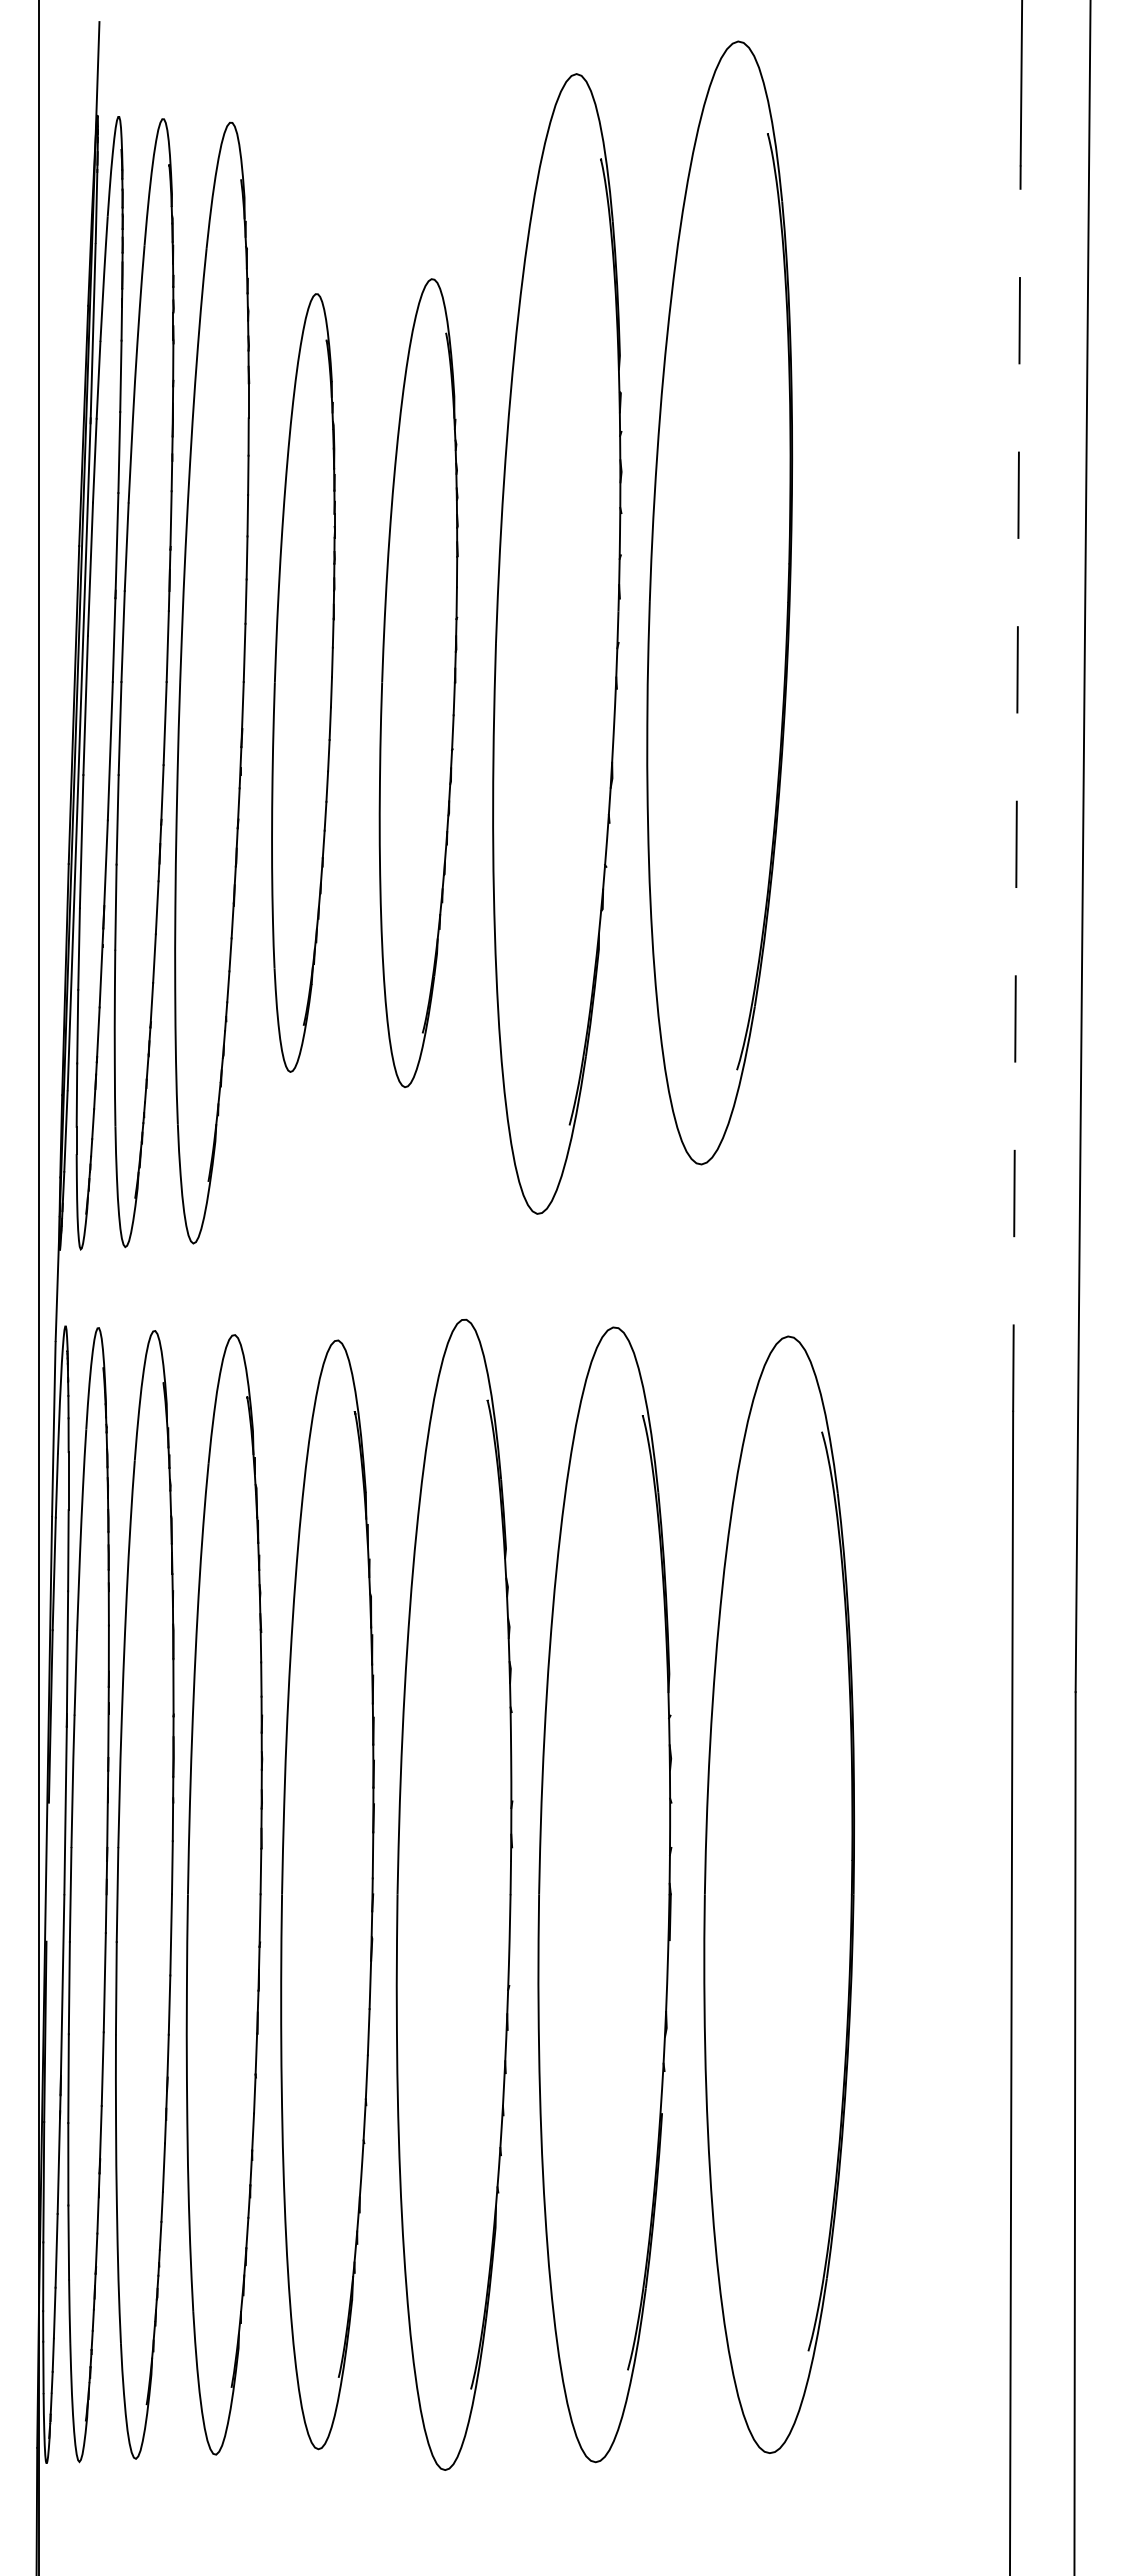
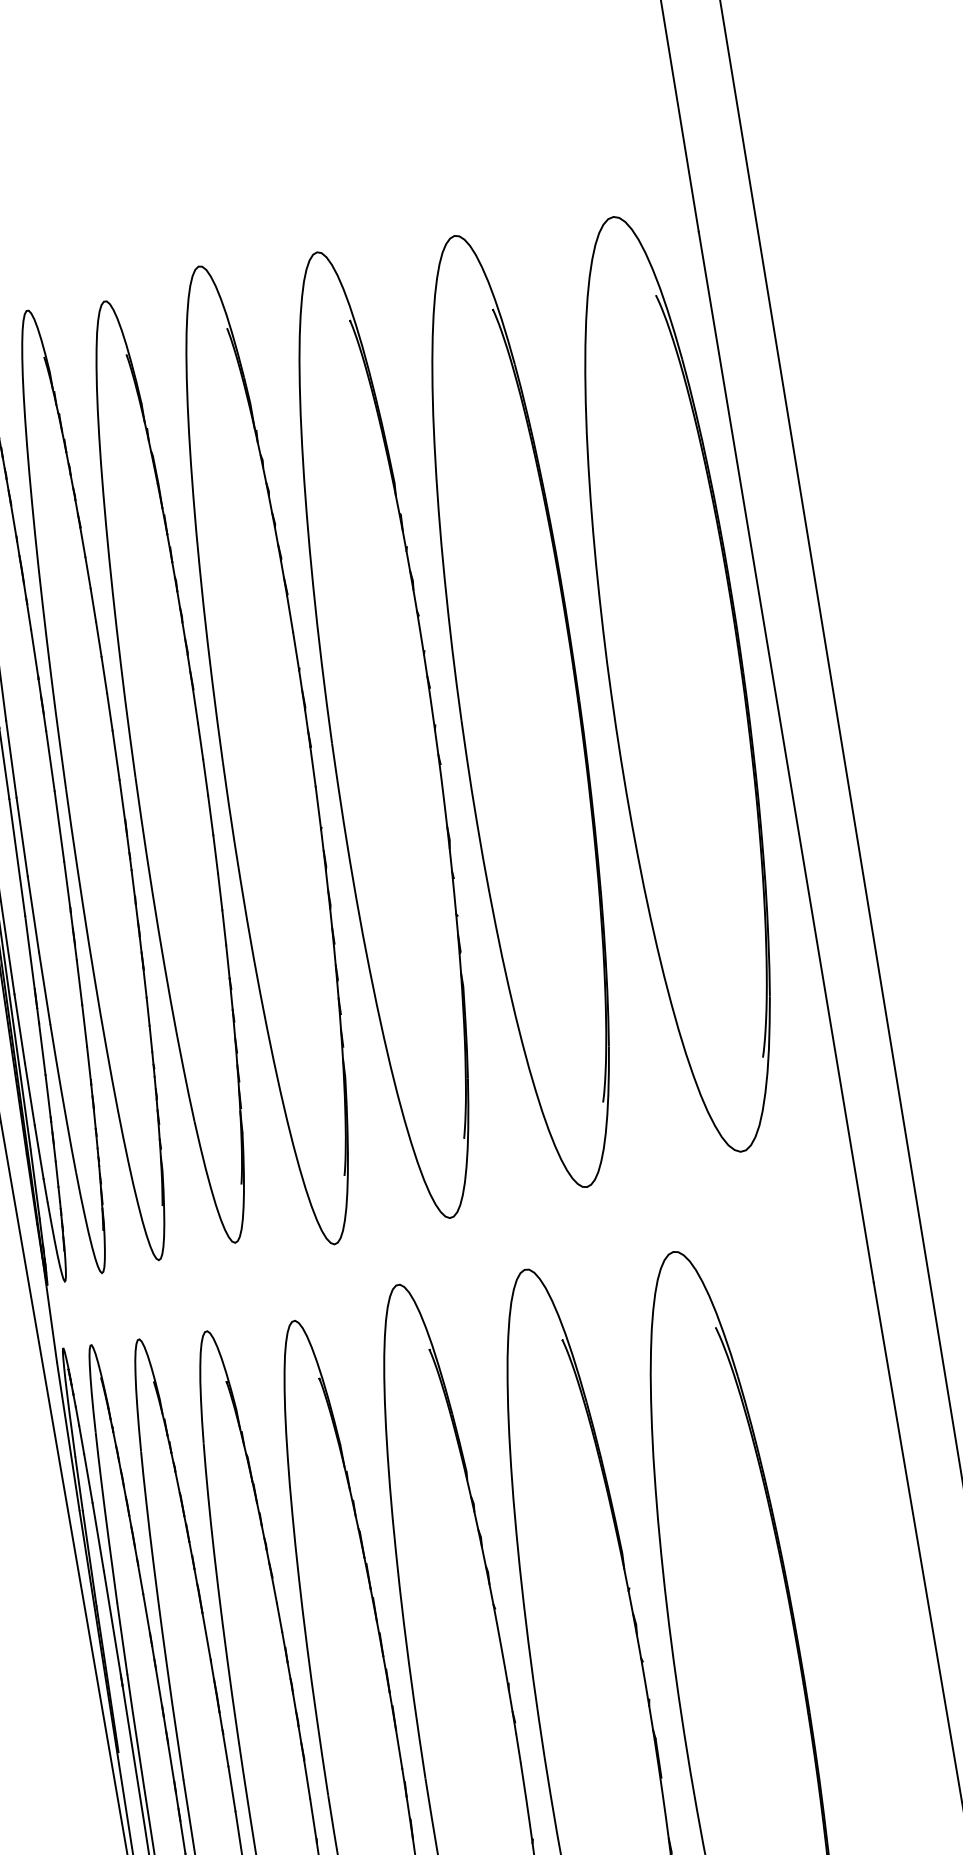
part: (719, 602) -> (520, 711), moved
part: (557, 643) -> (383, 734), moved
part: (303, 682) -> (169, 771), size x1.43
part: (905, 682) -> (677, 684), added
part: (418, 683) -> (266, 755), size x1.43
line: (1016, 788) -> (785, 757), dashed -> solid

